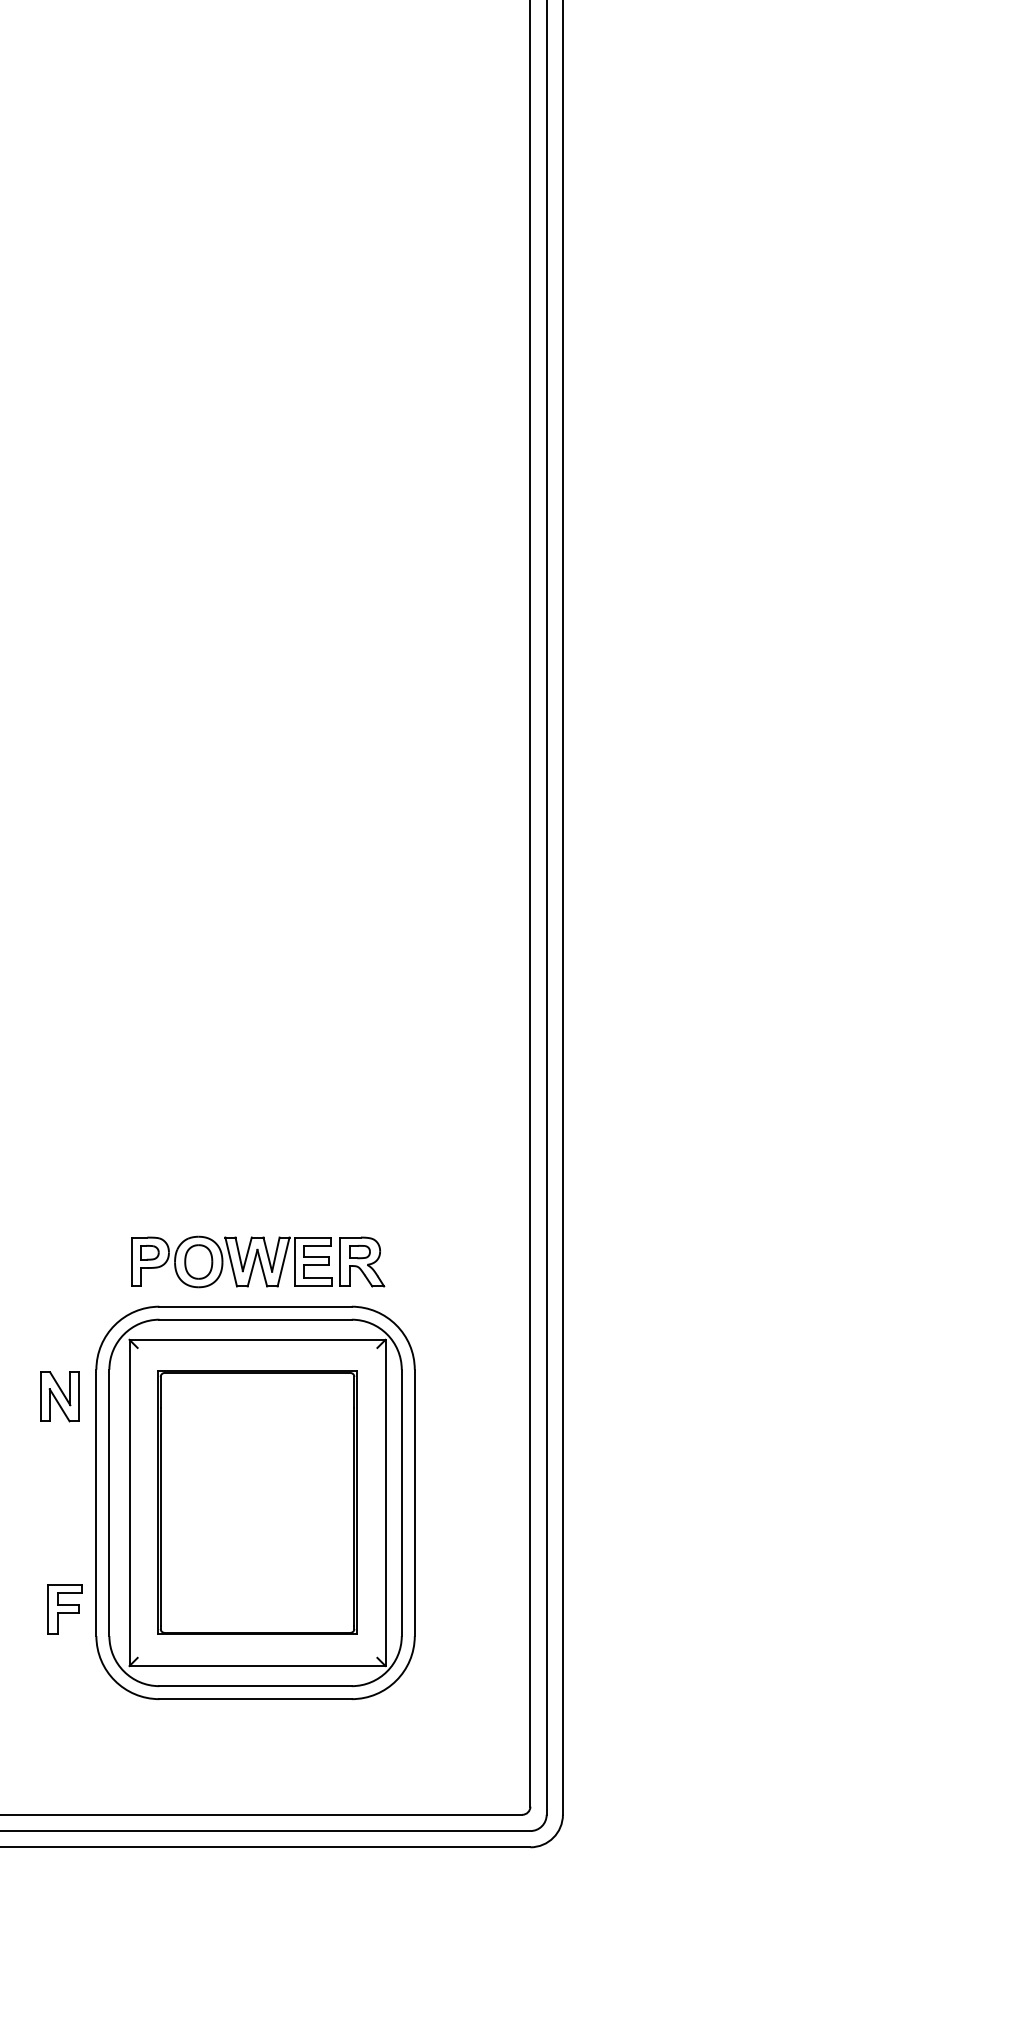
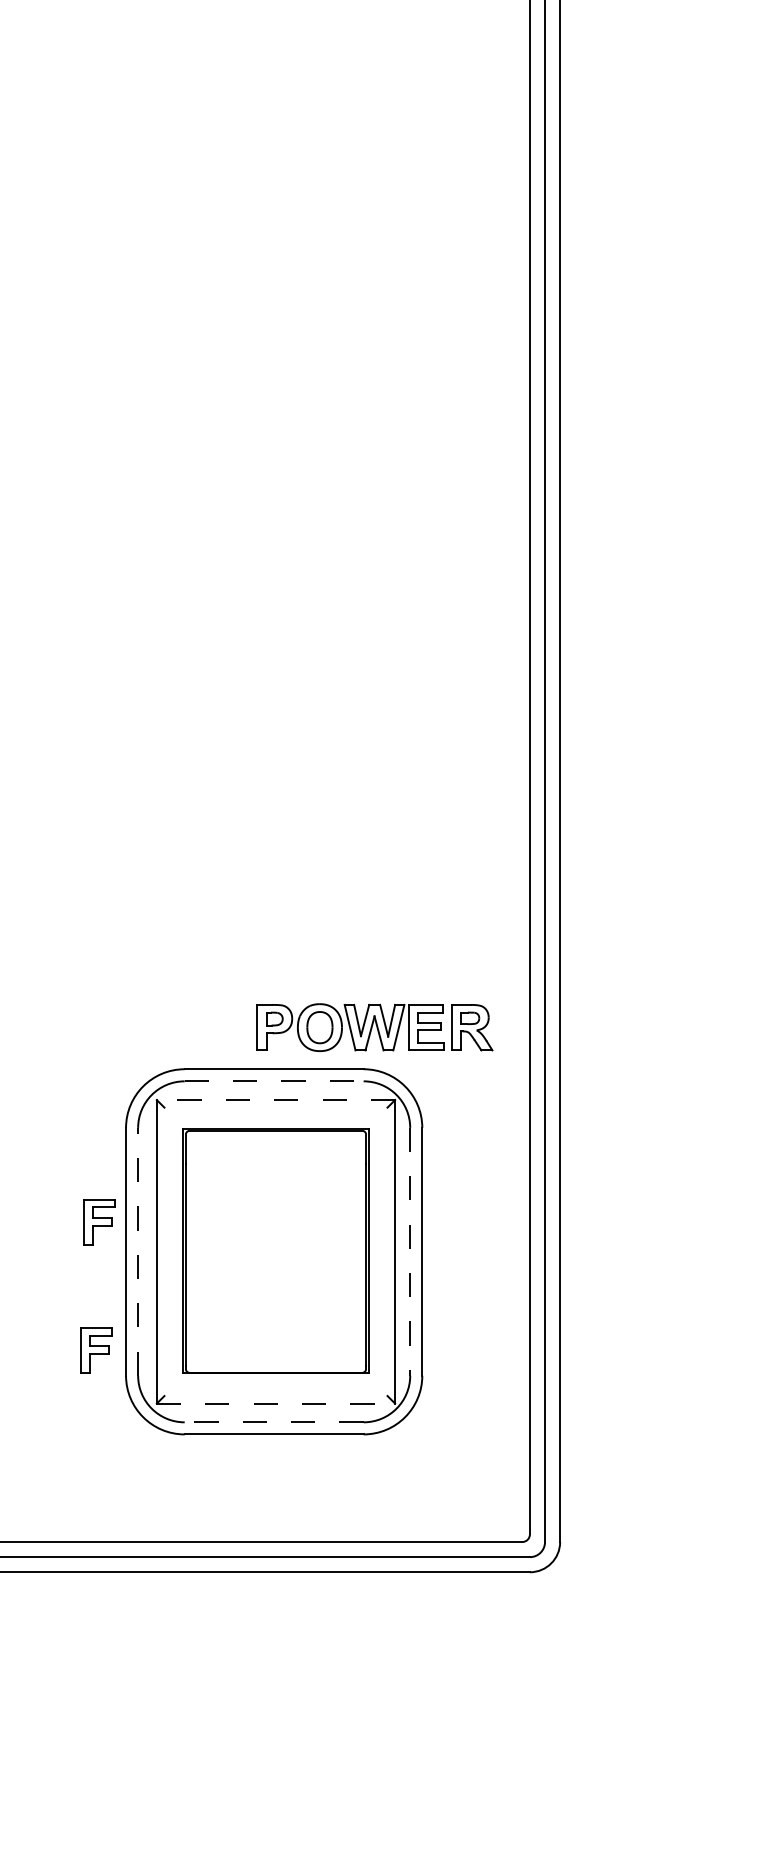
part: (258, 1261) -> (375, 1027), moved
line: (256, 1319) -> (275, 1081), solid -> dashed
line: (257, 1339) -> (275, 1099), solid -> dashed
part: (59, 1396) -> (91, 1152), removed
part: (67, 1471) -> (99, 1222), added
line: (109, 1502) -> (138, 1251), solid -> dashed
line: (401, 1503) -> (409, 1252), solid -> dashed
line: (258, 1666) -> (276, 1404), solid -> dashed
line: (255, 1686) -> (274, 1422), solid -> dashed

